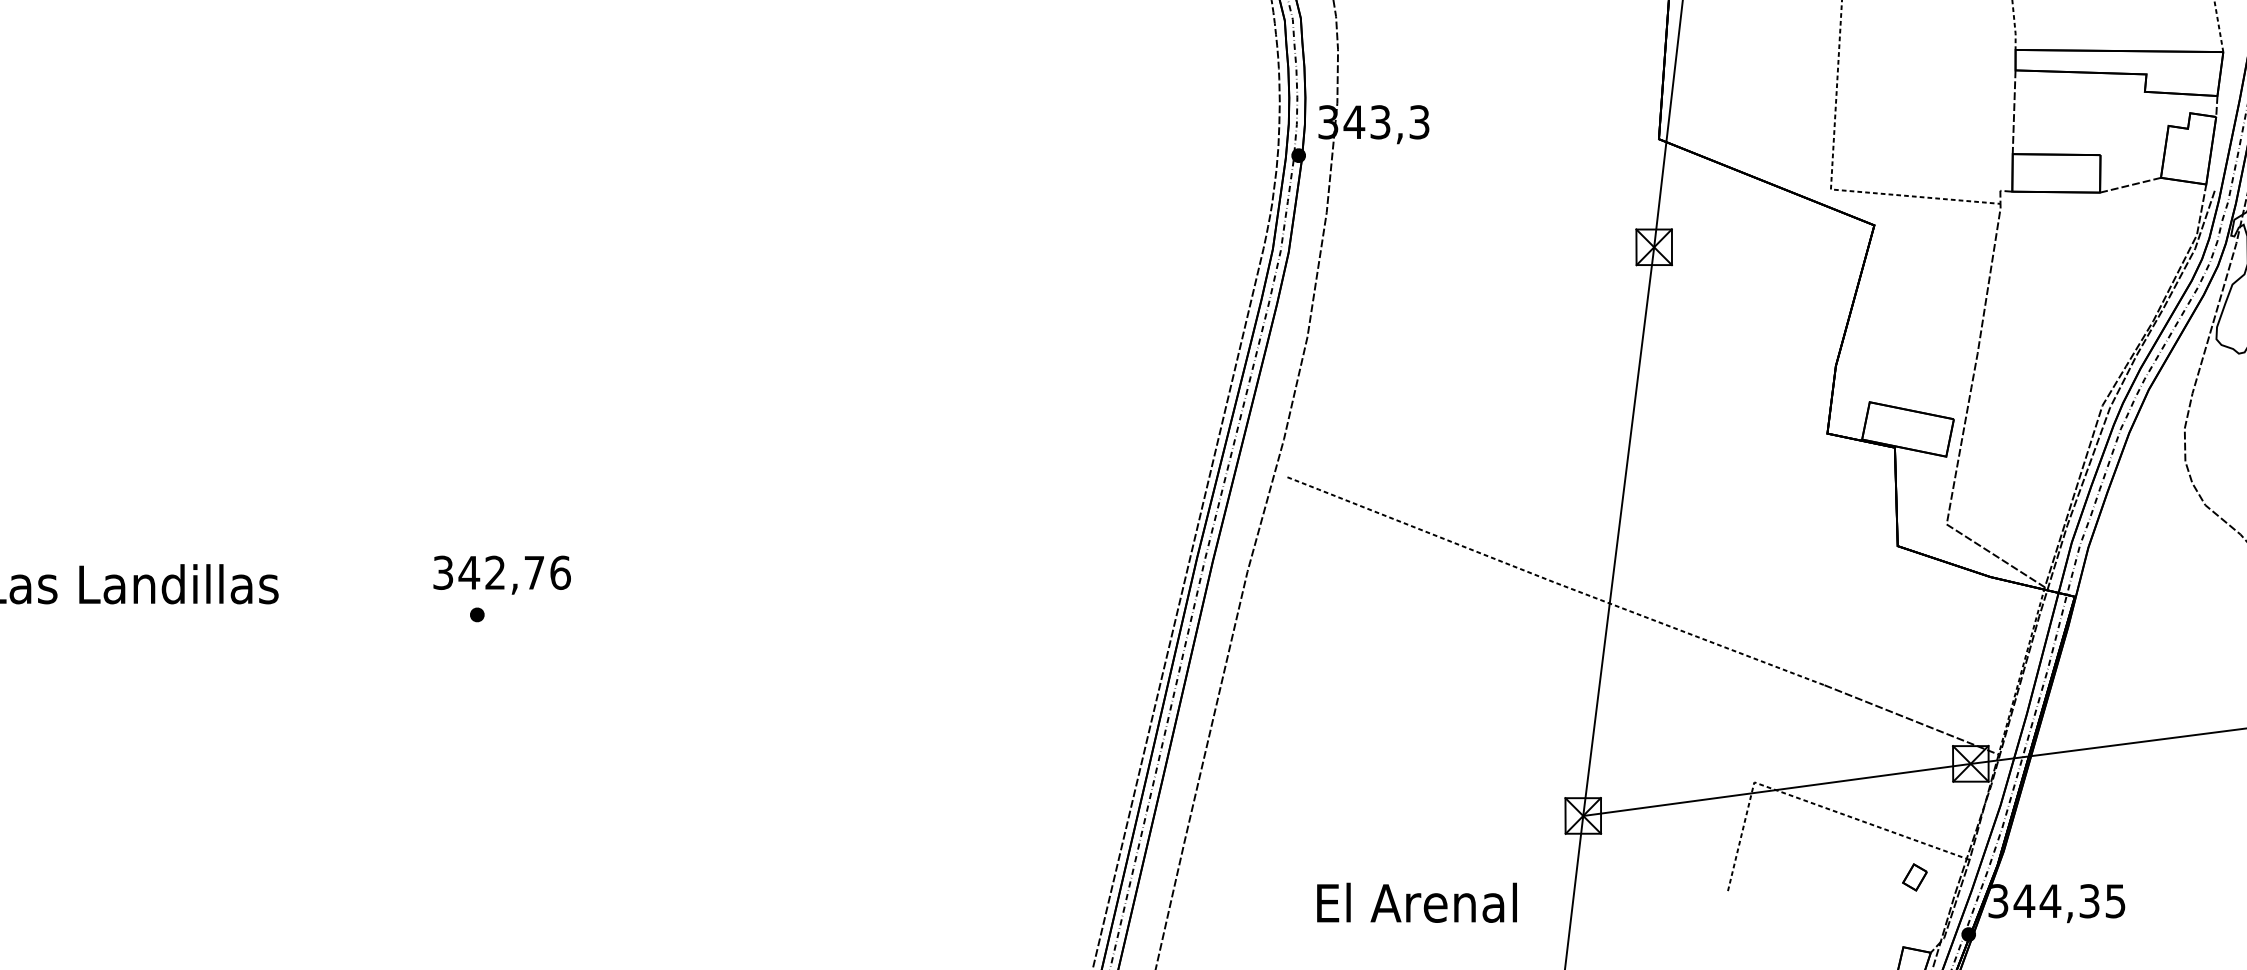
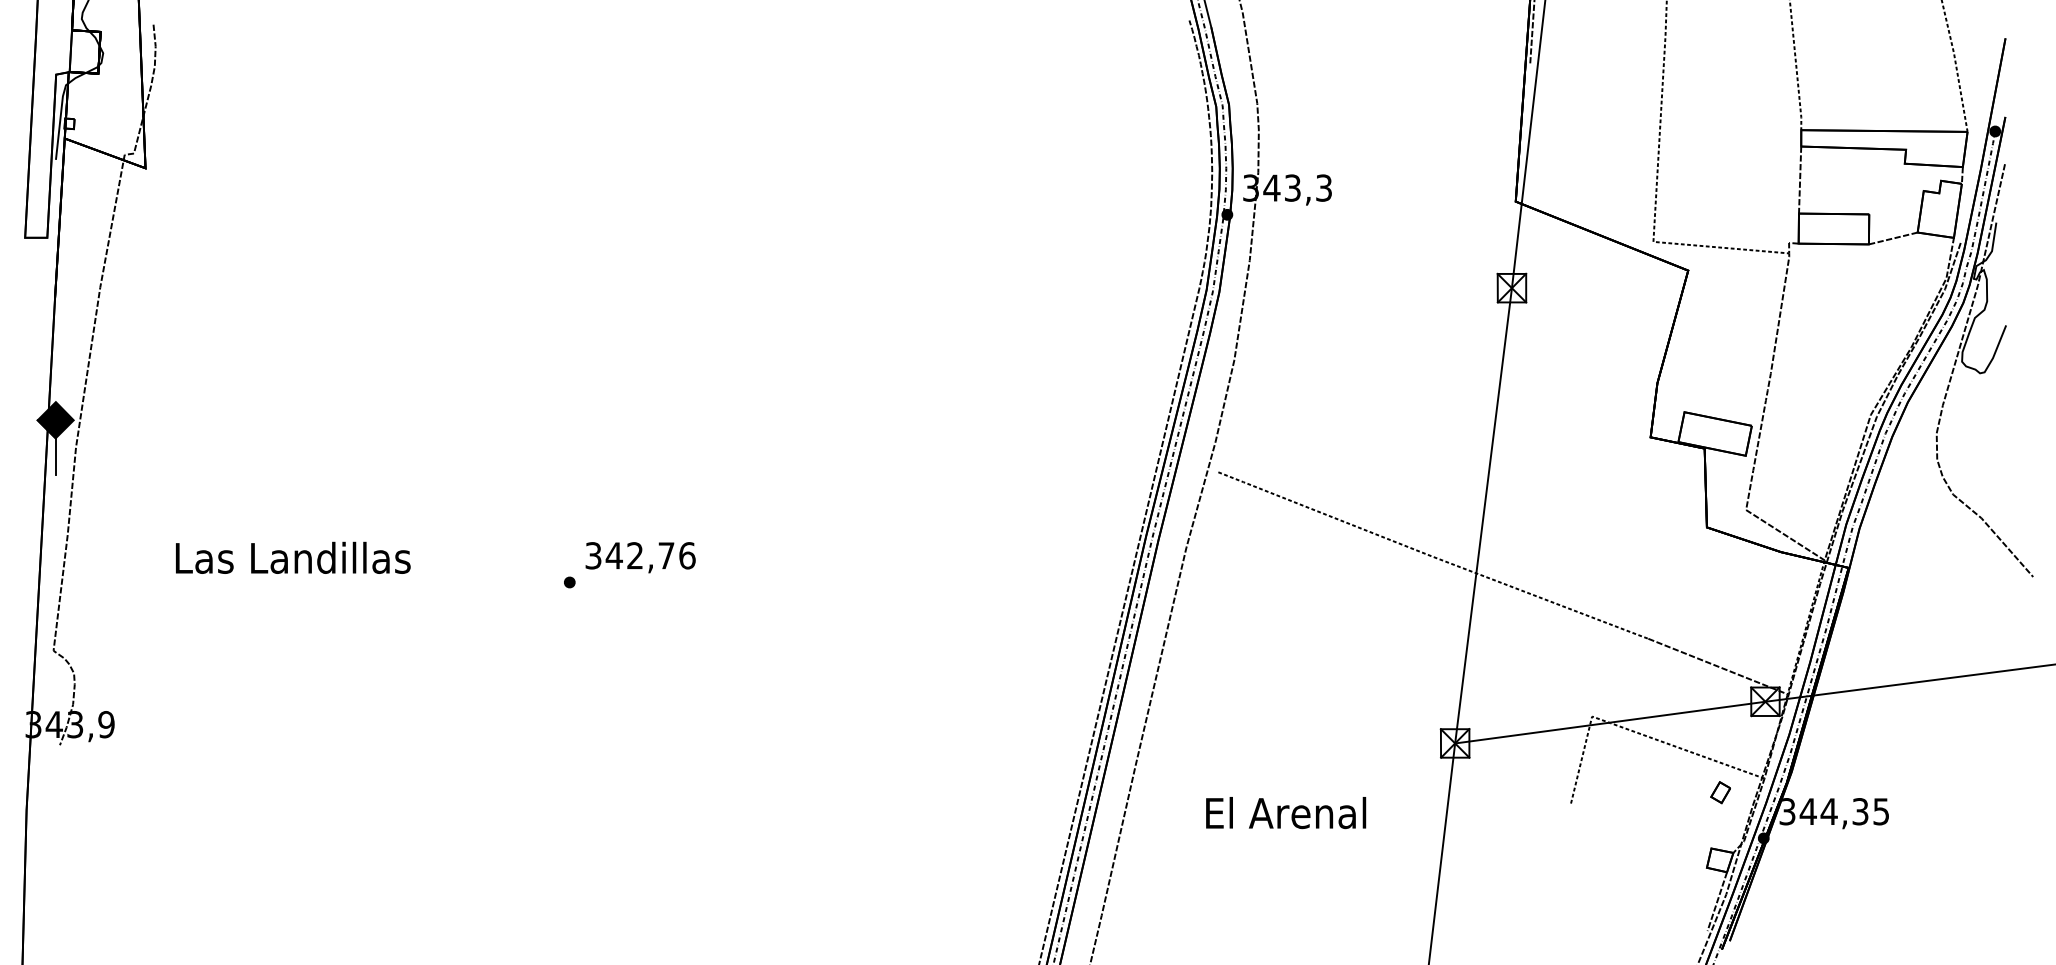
text: (501, 574) -> (640, 557), moved
text: (1417, 903) -> (1286, 813), moved

